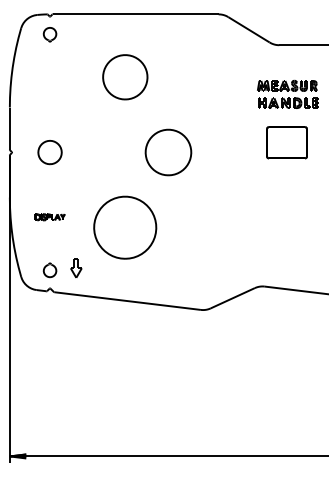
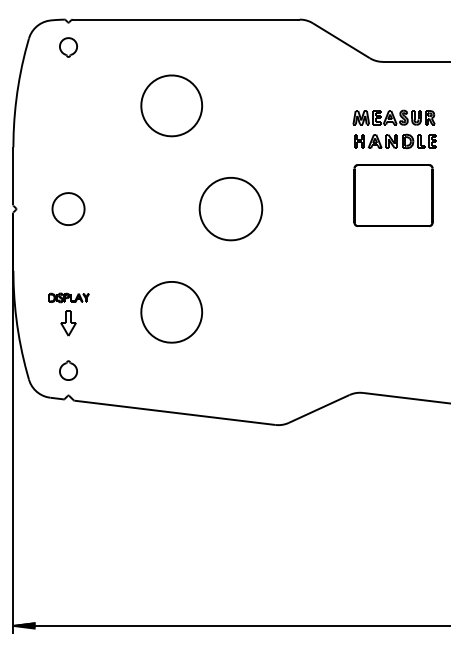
part: (286, 142) -> (393, 195), size x1.43
part: (125, 227) -> (171, 312), size x0.71
part: (76, 268) -> (68, 323), moved

